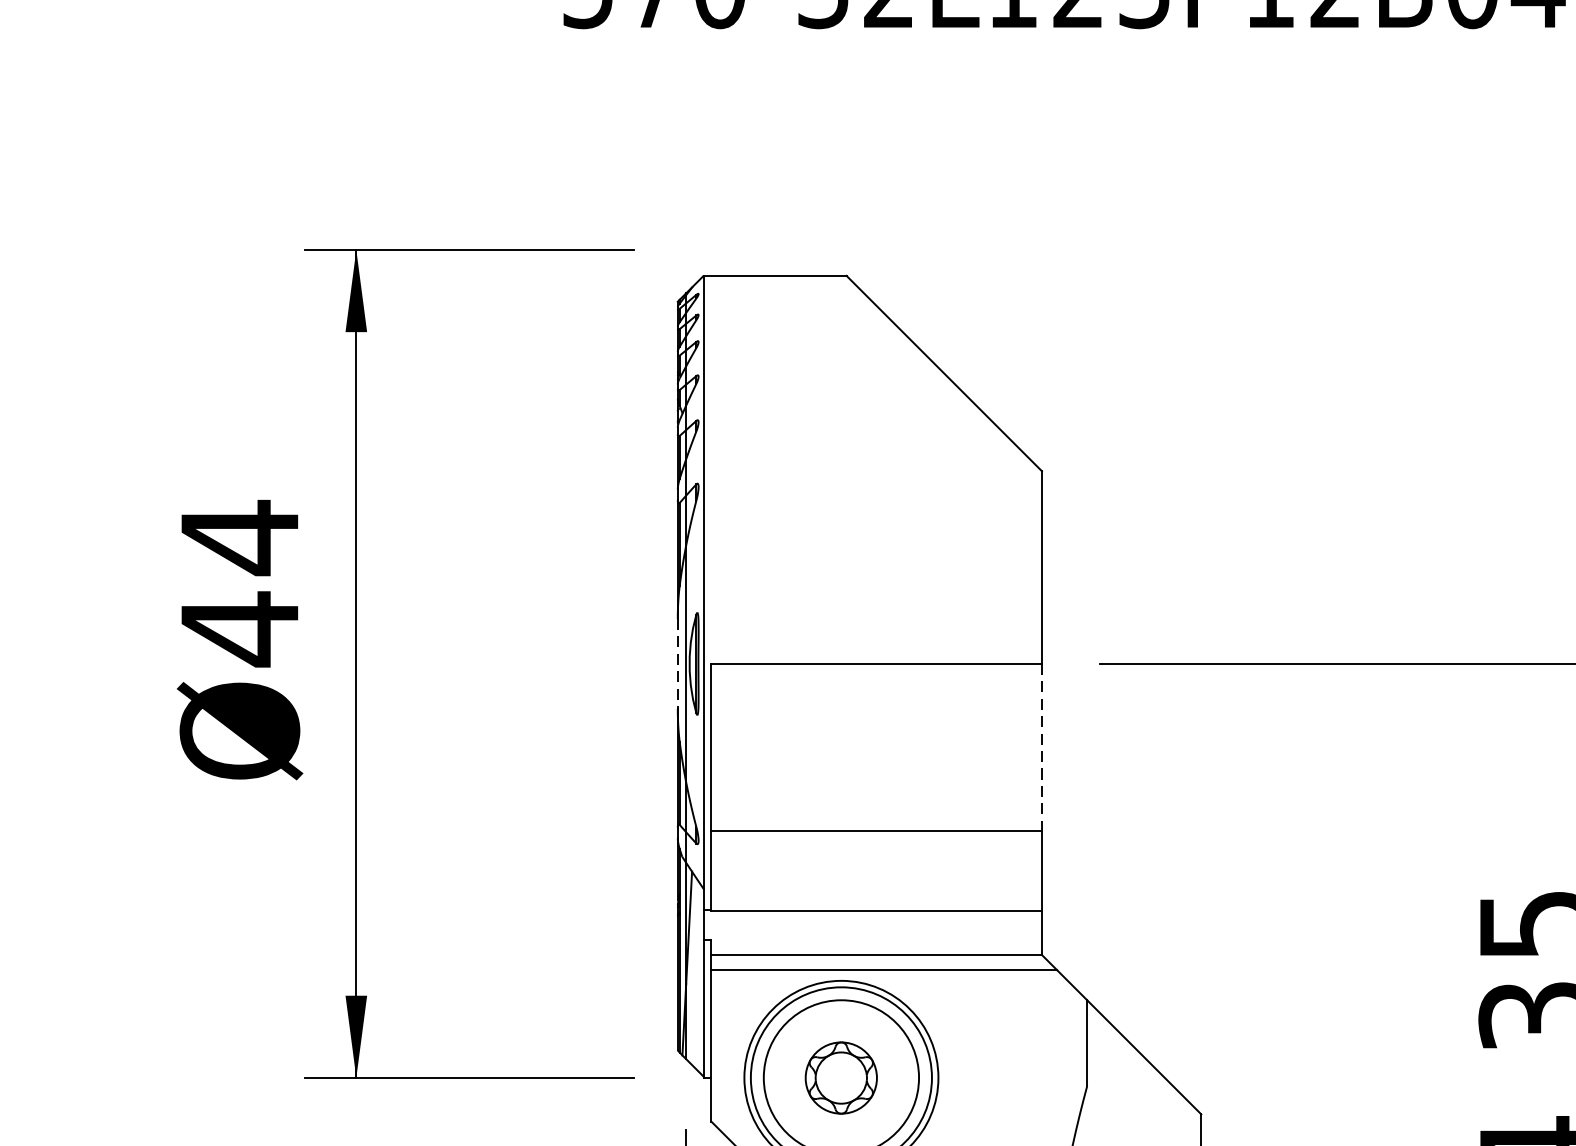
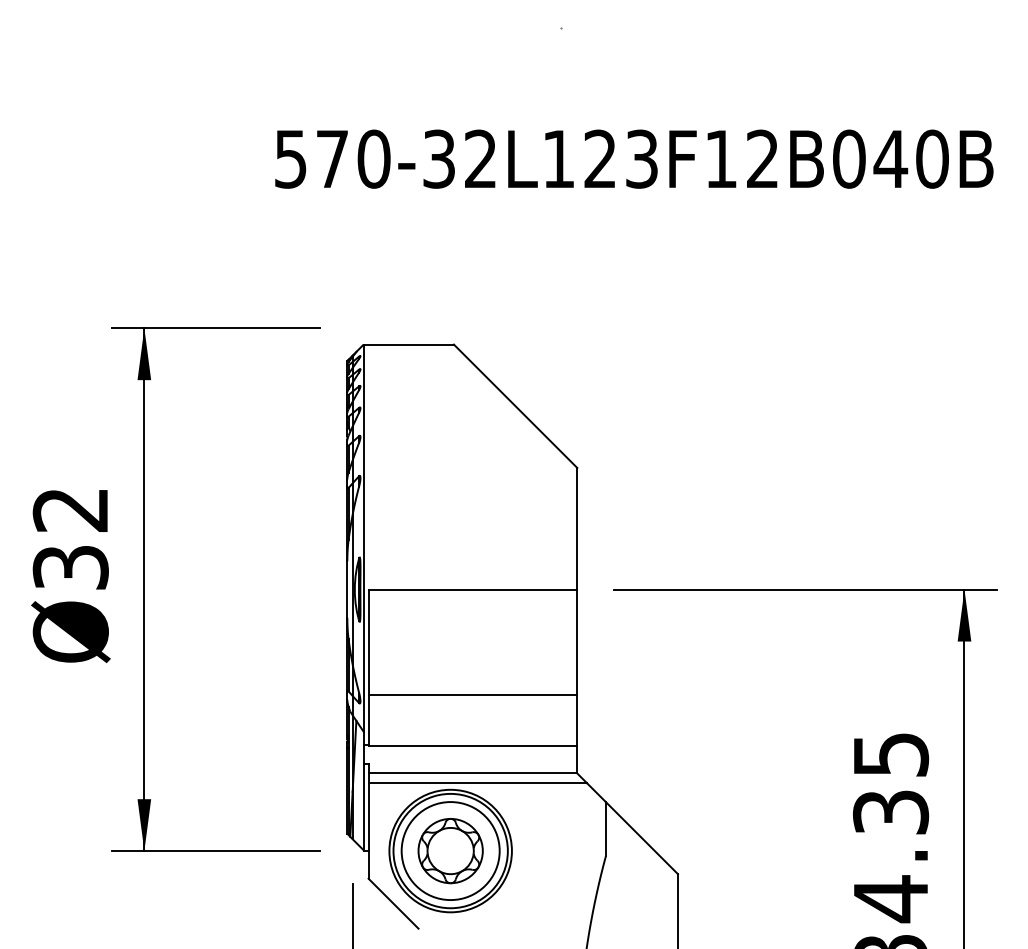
text: (239, 582) -> (70, 538), Ø44 -> Ø32
line: (678, 665) -> (347, 590), dashed -> solid
line: (1042, 747) -> (577, 642), dashed -> solid
part: (841, 1078) -> (450, 851), size x1.43

